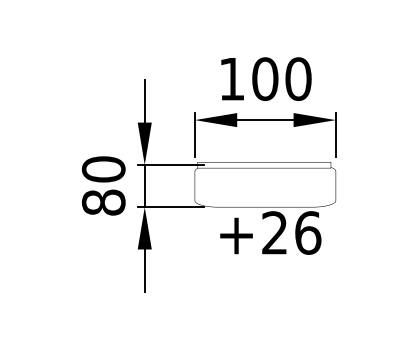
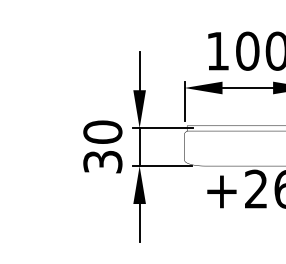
text: (103, 202) -> (102, 161), 80 -> 30

